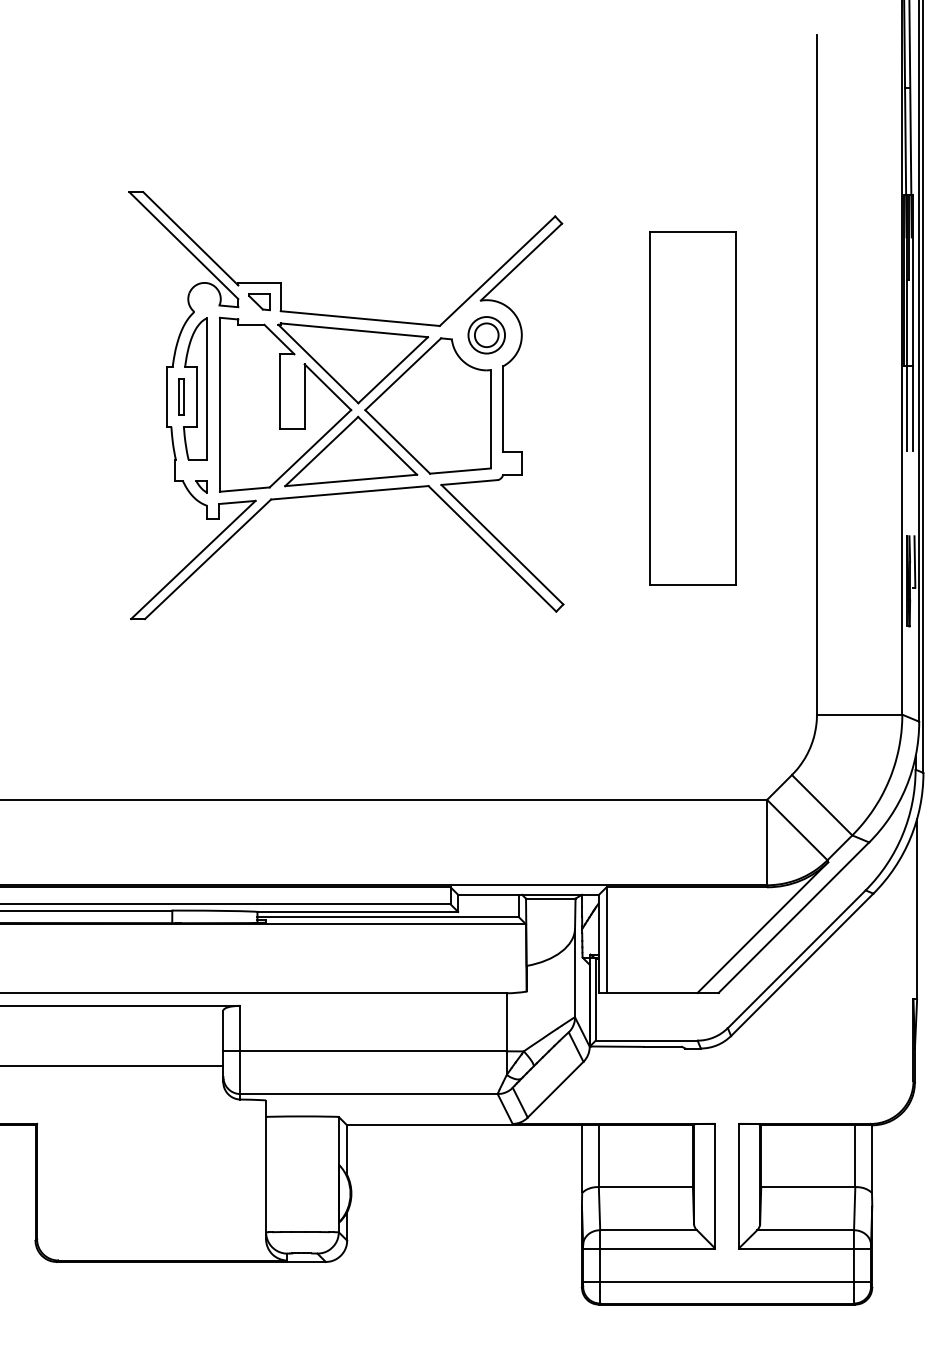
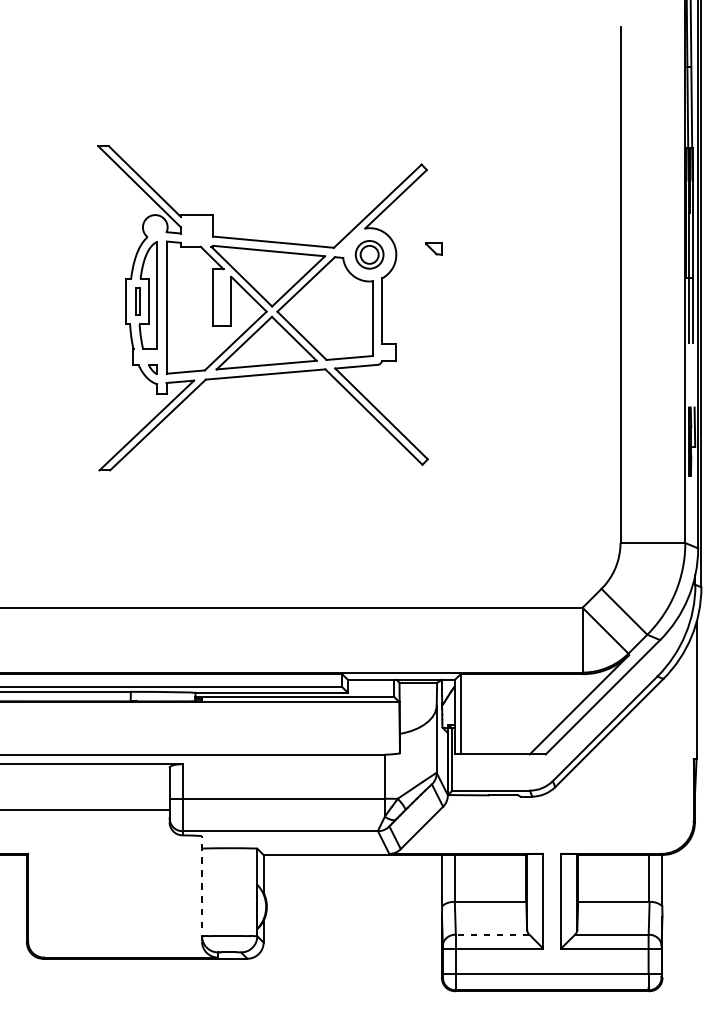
part: (259, 302) -> (434, 248), moved
part: (692, 408) -> (525, 310), removed
line: (266, 1169) -> (202, 888), solid -> dashed
line: (648, 1230) -> (492, 934), solid -> dashed

